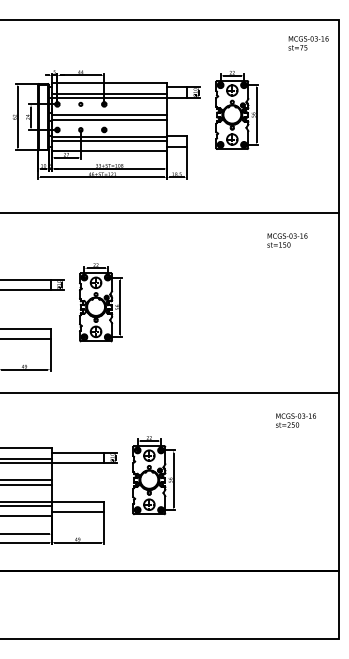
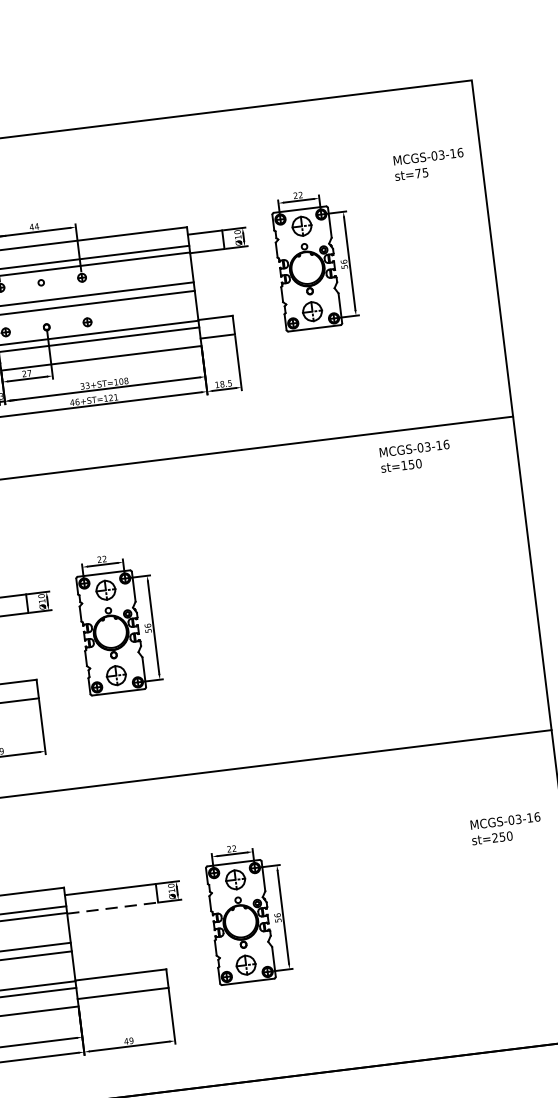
text: (308, 43) -> (429, 164), moved
text: (287, 240) -> (415, 456), moved
text: (295, 420) -> (505, 828), moved
line: (78, 463) -> (113, 908), solid -> dashed

